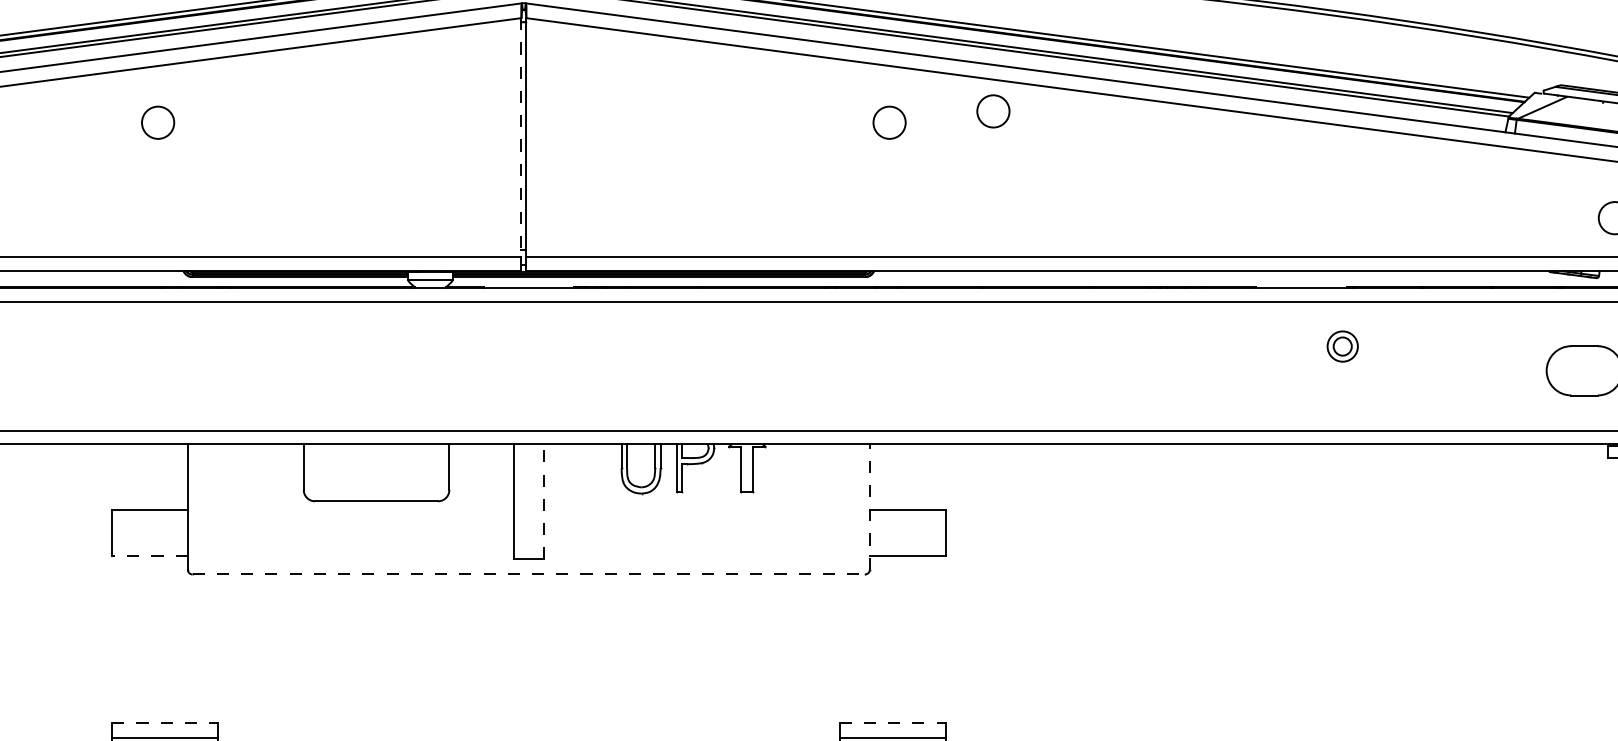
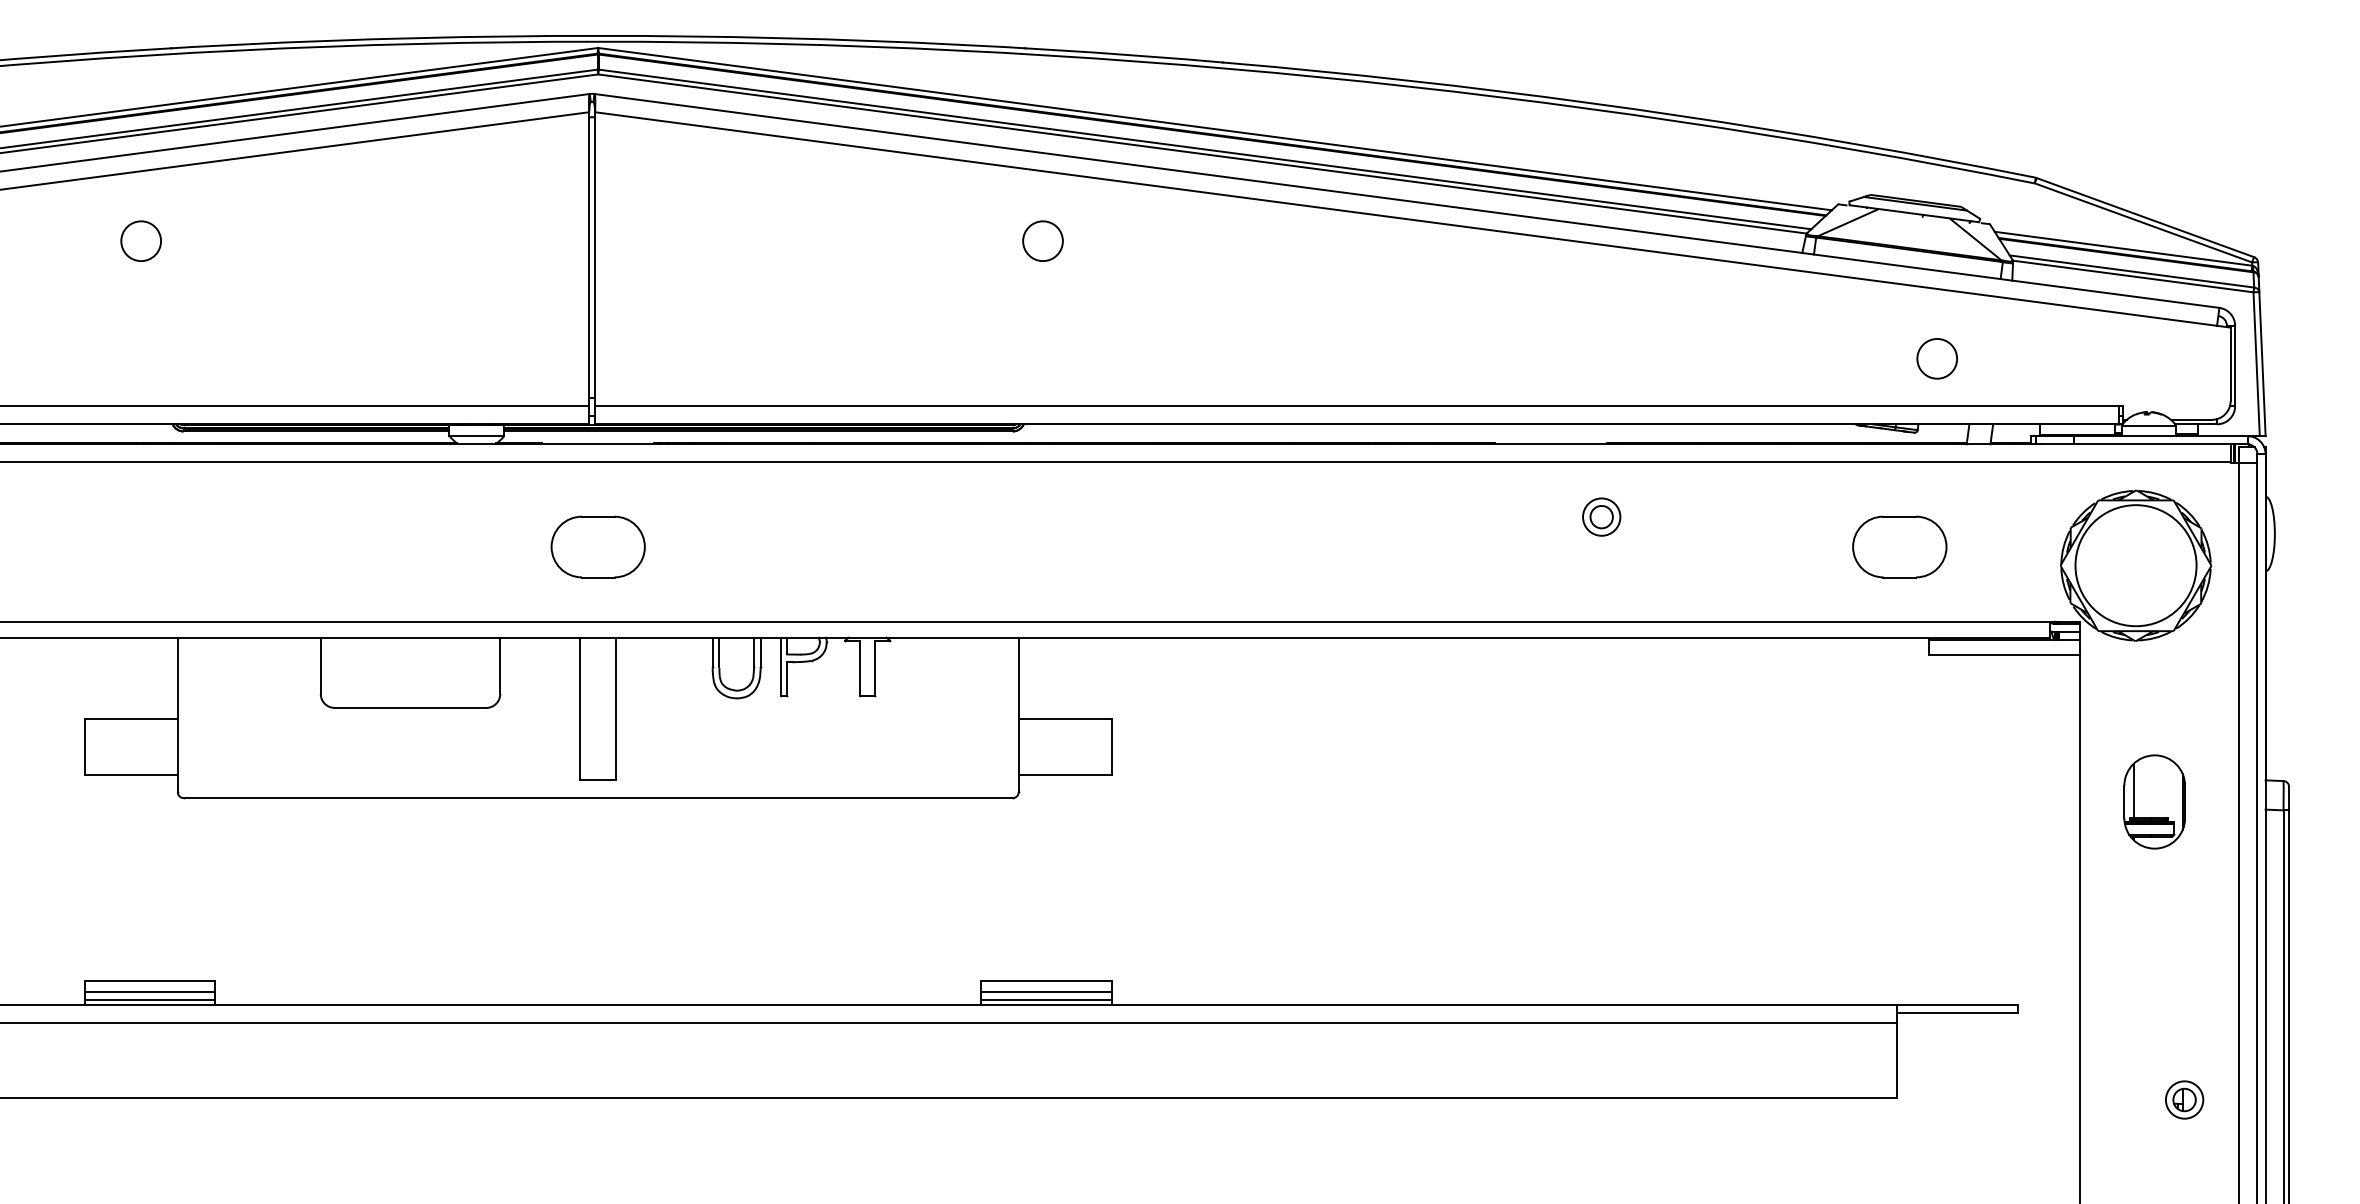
circle: (992, 110) -> (1170, 226), removed
line: (521, 137) -> (589, 259), dashed -> solid
part: (528, 370) -> (597, 546), added
line: (543, 501) -> (616, 708), dashed -> solid
line: (869, 506) -> (1018, 714), dashed -> solid
line: (150, 556) -> (131, 775), dashed -> solid
line: (529, 574) -> (598, 798), dashed -> solid
line: (165, 722) -> (150, 980), dashed -> solid
line: (893, 722) -> (1047, 980), dashed -> solid
line: (164, 732) -> (149, 992), added
line: (892, 732) -> (1046, 992), added

